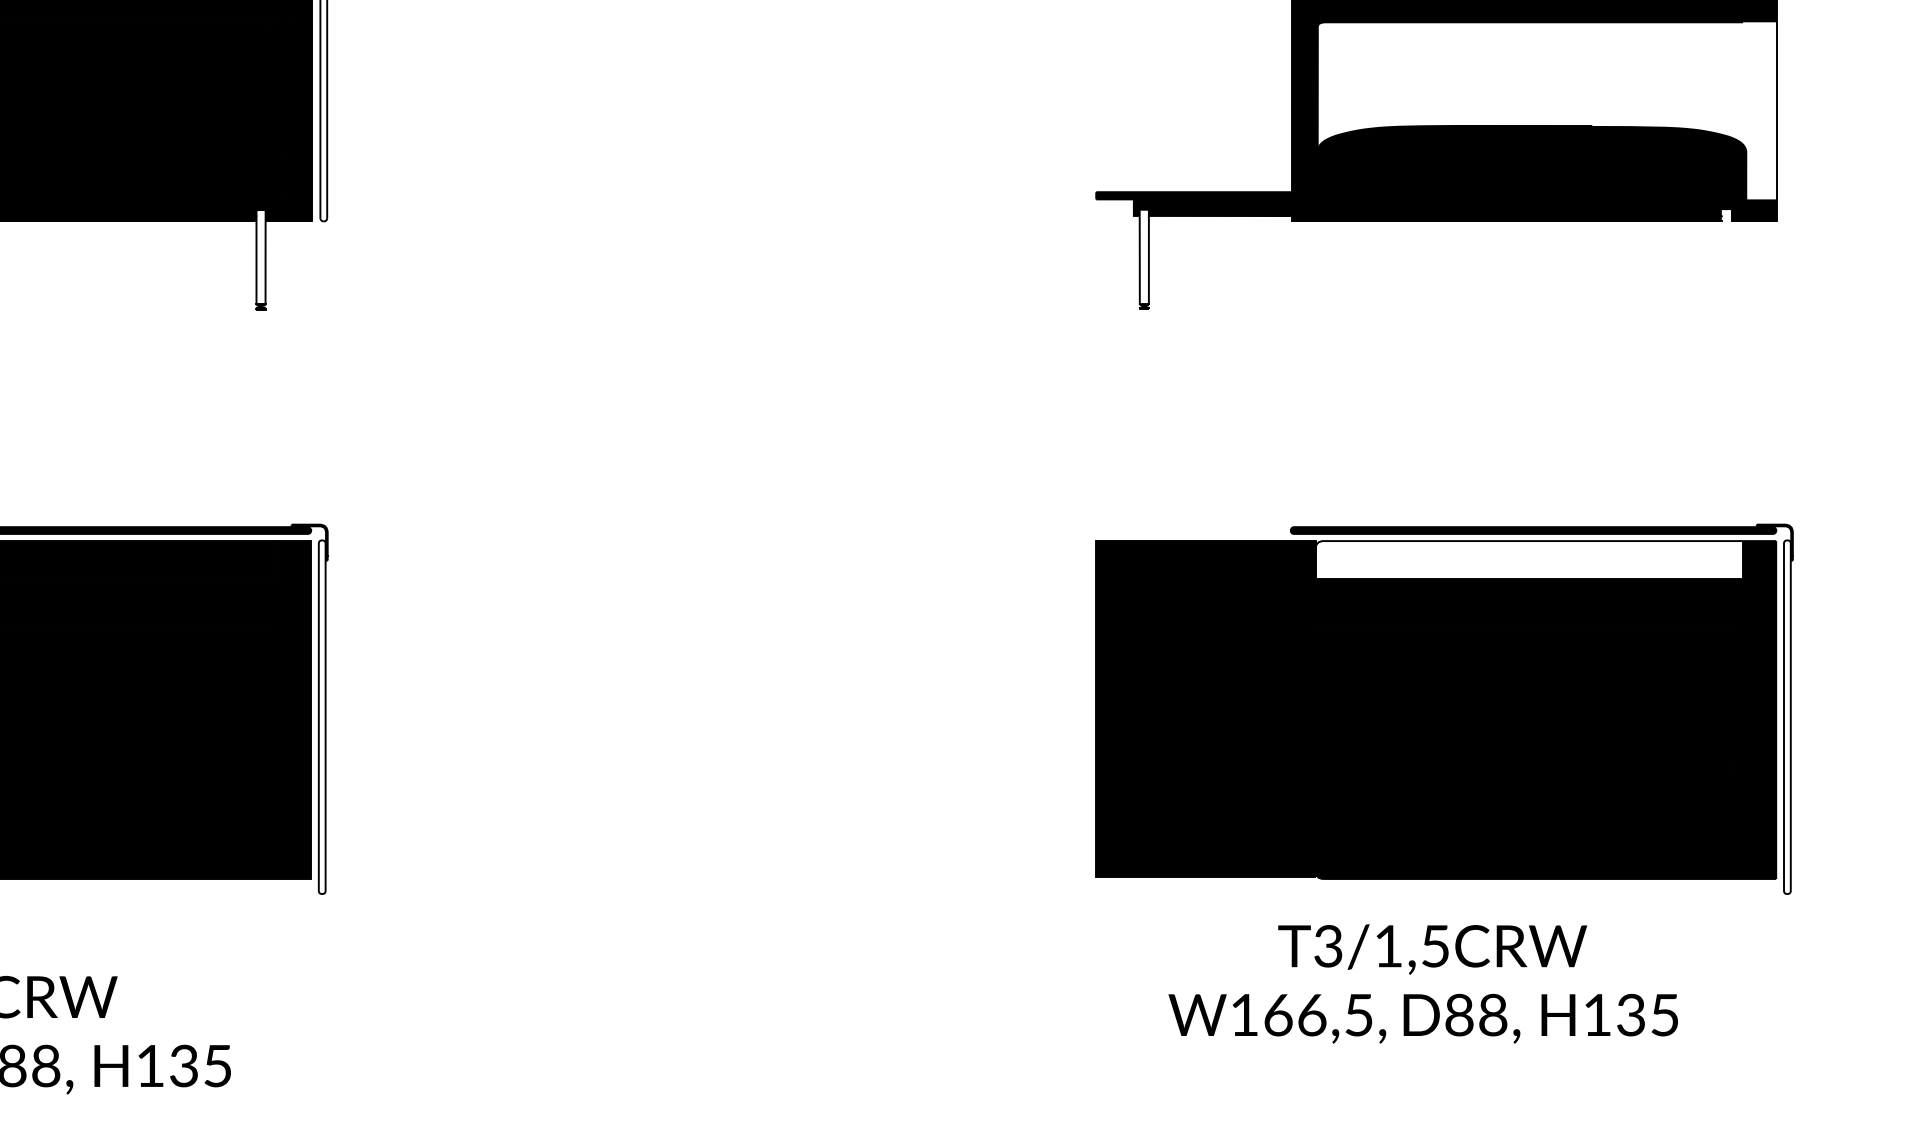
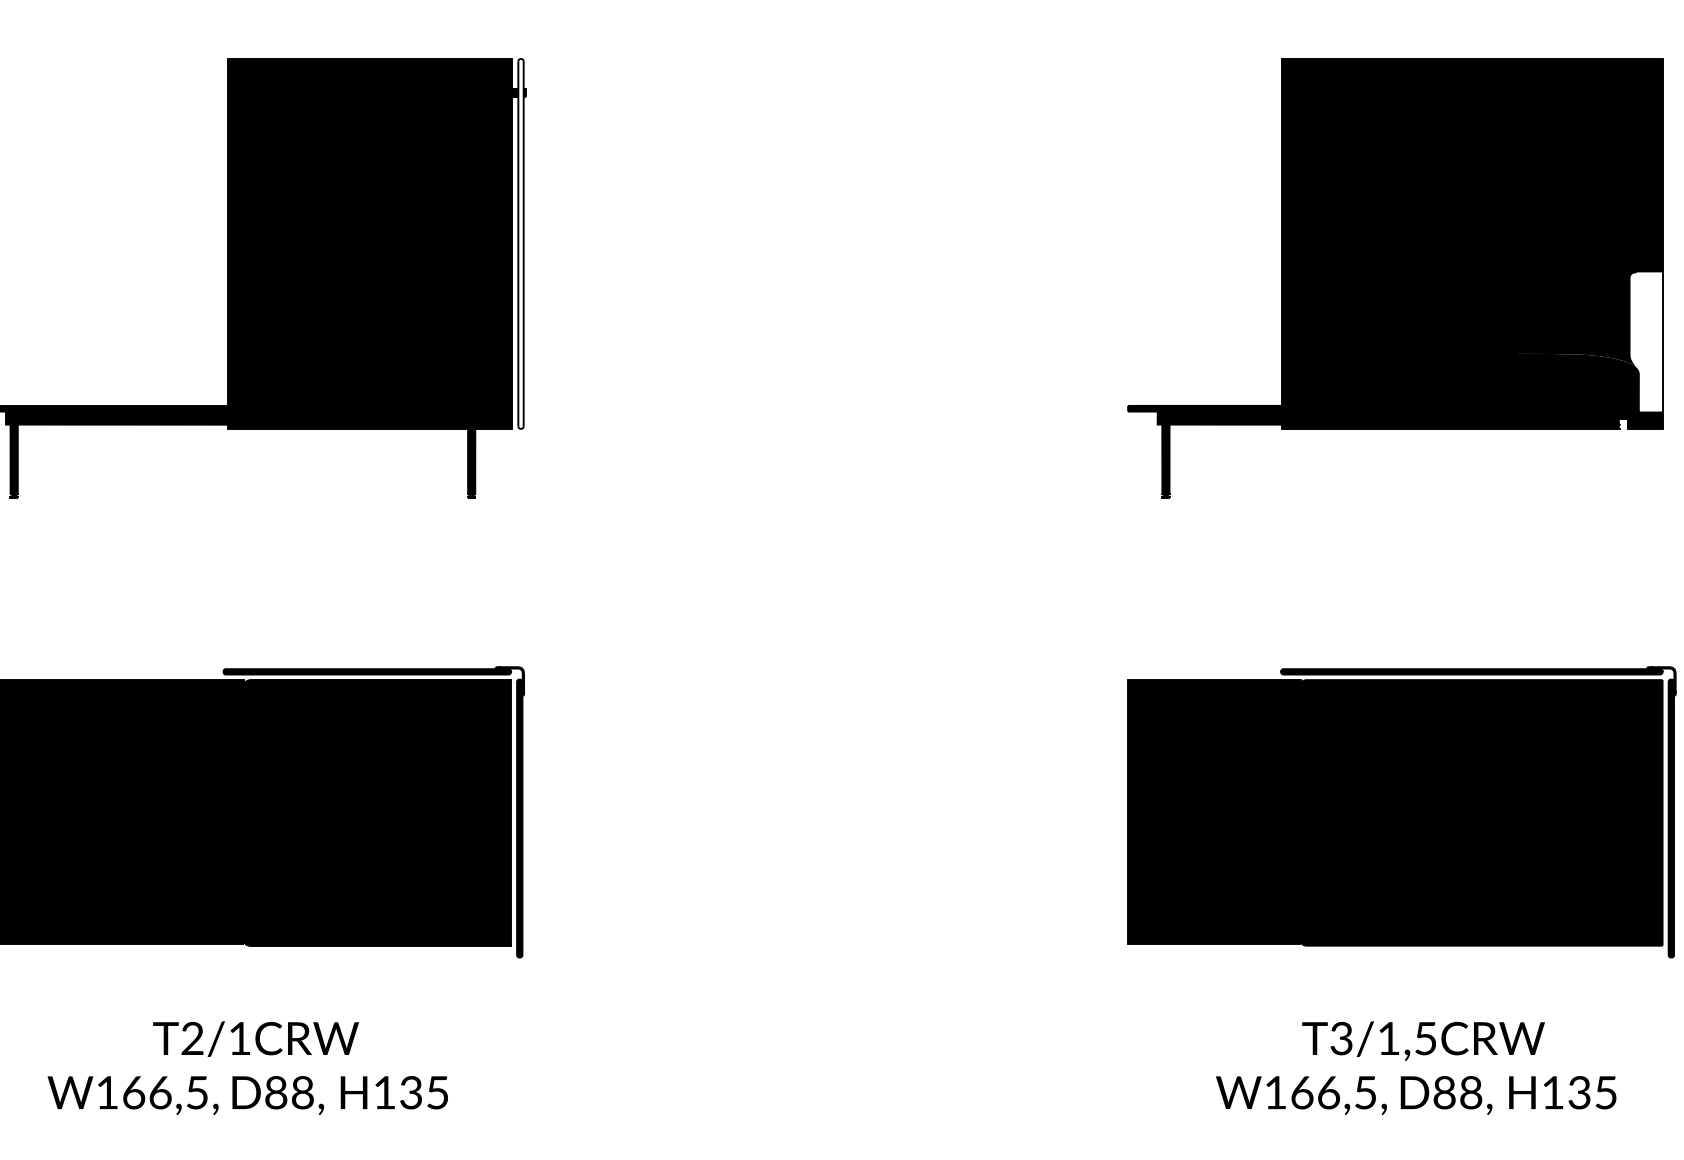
fill: (1530, 86) -> (1469, 322), added
fill: (260, 256) -> (471, 456), added
fill: (1143, 256) -> (1165, 456), added
fill: (1529, 559) -> (1468, 694), added
fill: (321, 717) -> (519, 818), added
fill: (1787, 717) -> (1671, 818), added
text: (1423, 983) -> (1416, 1067), moved

